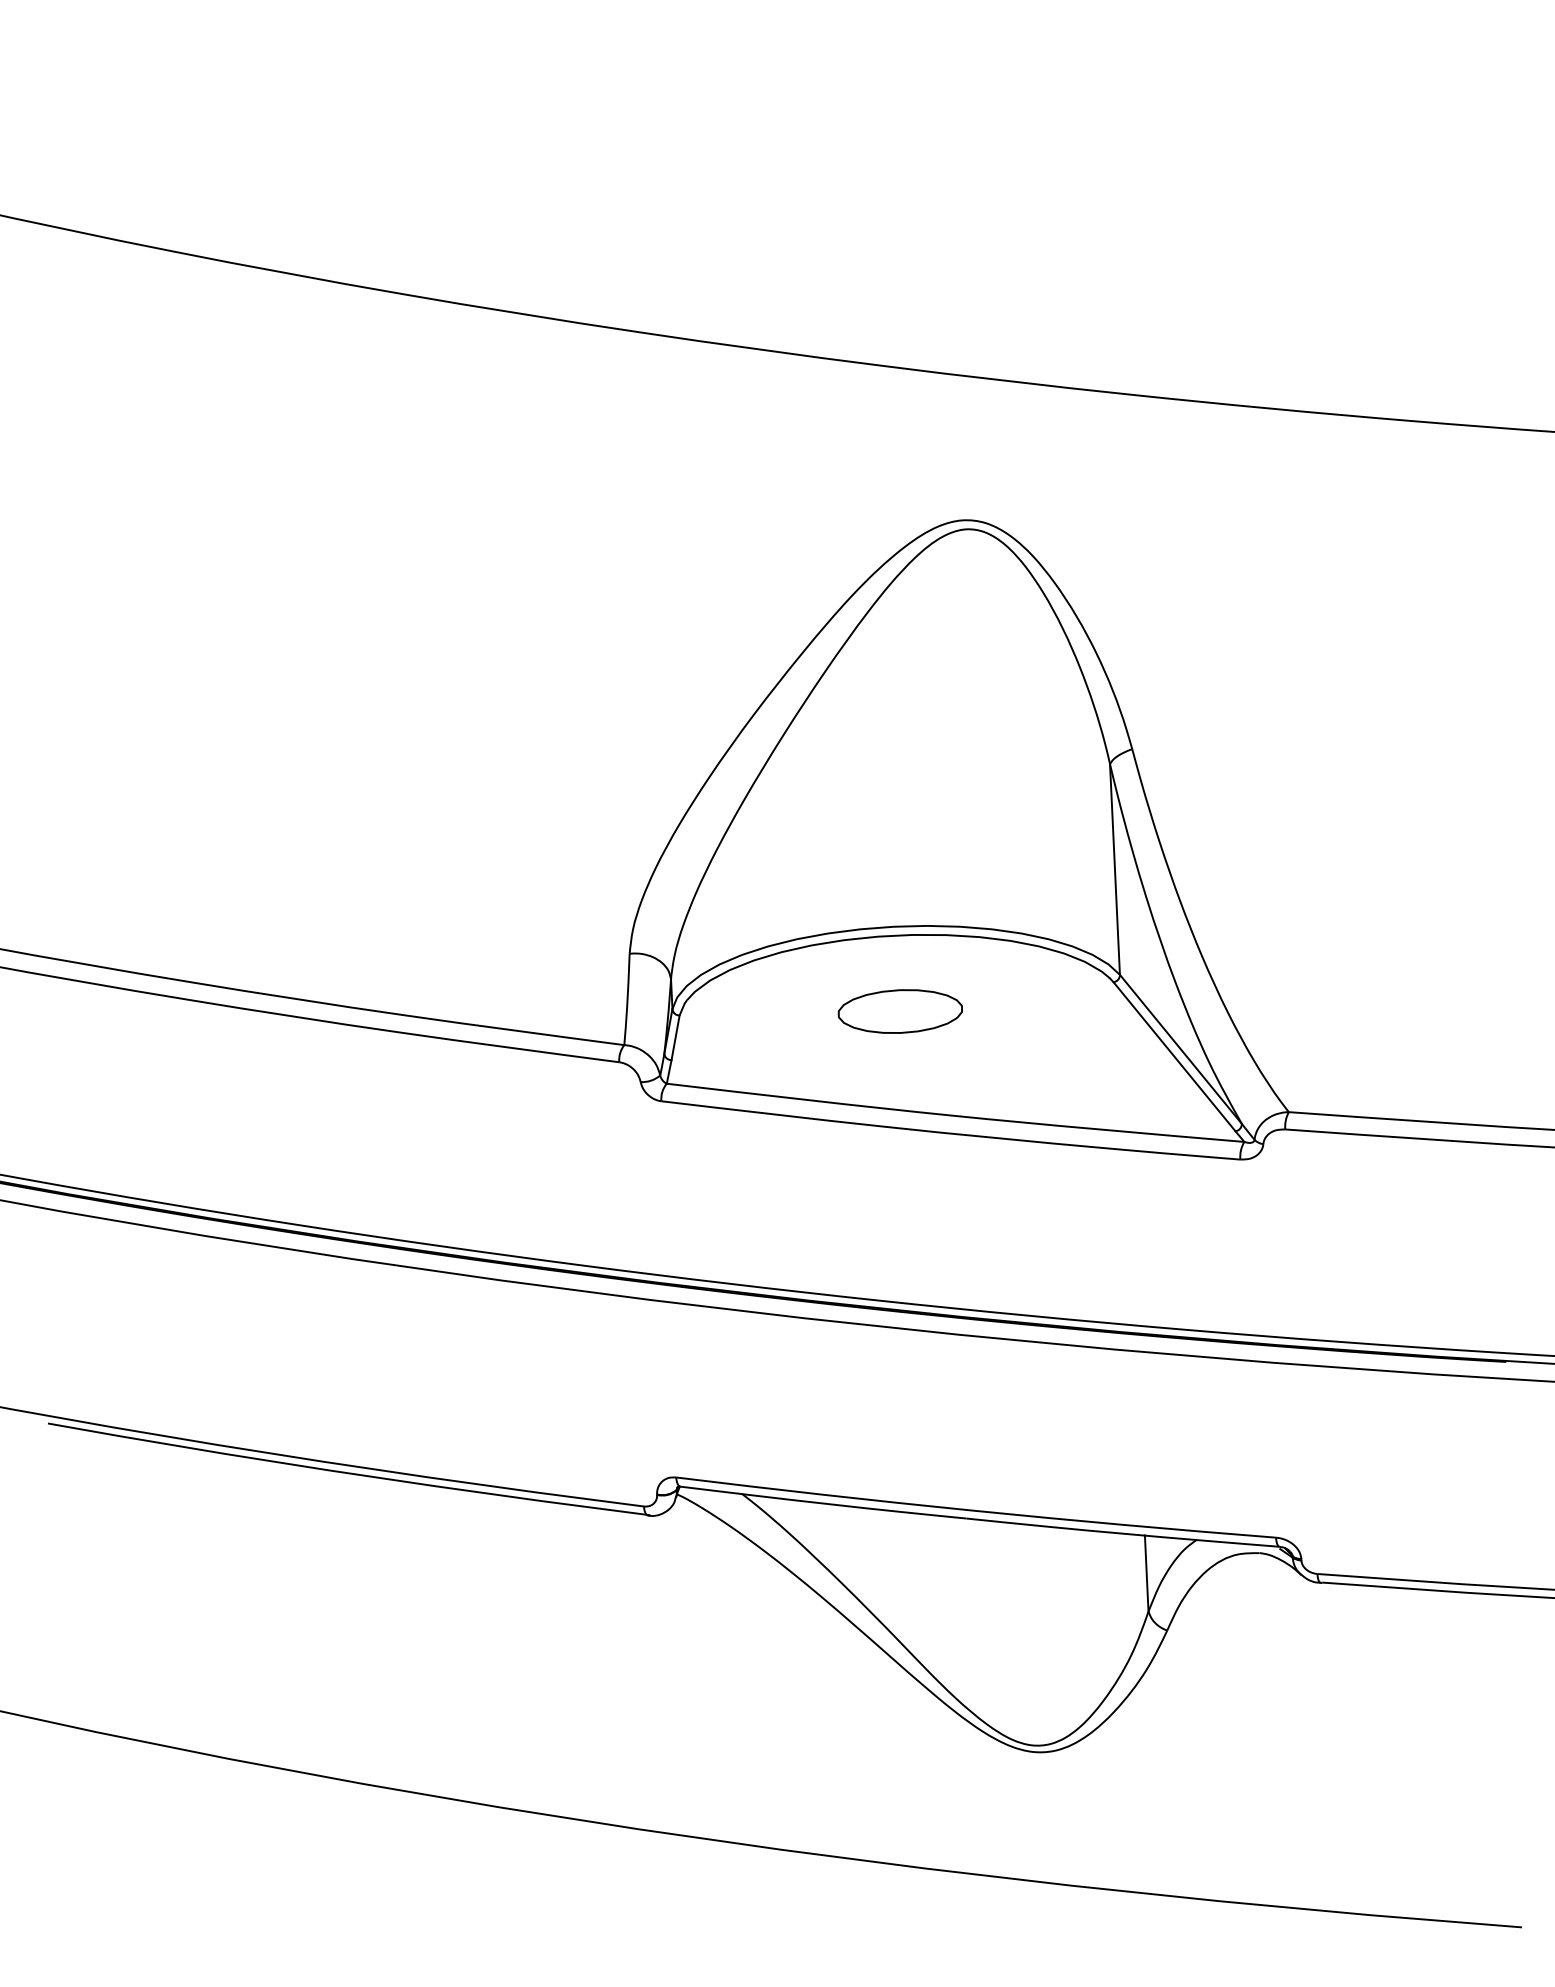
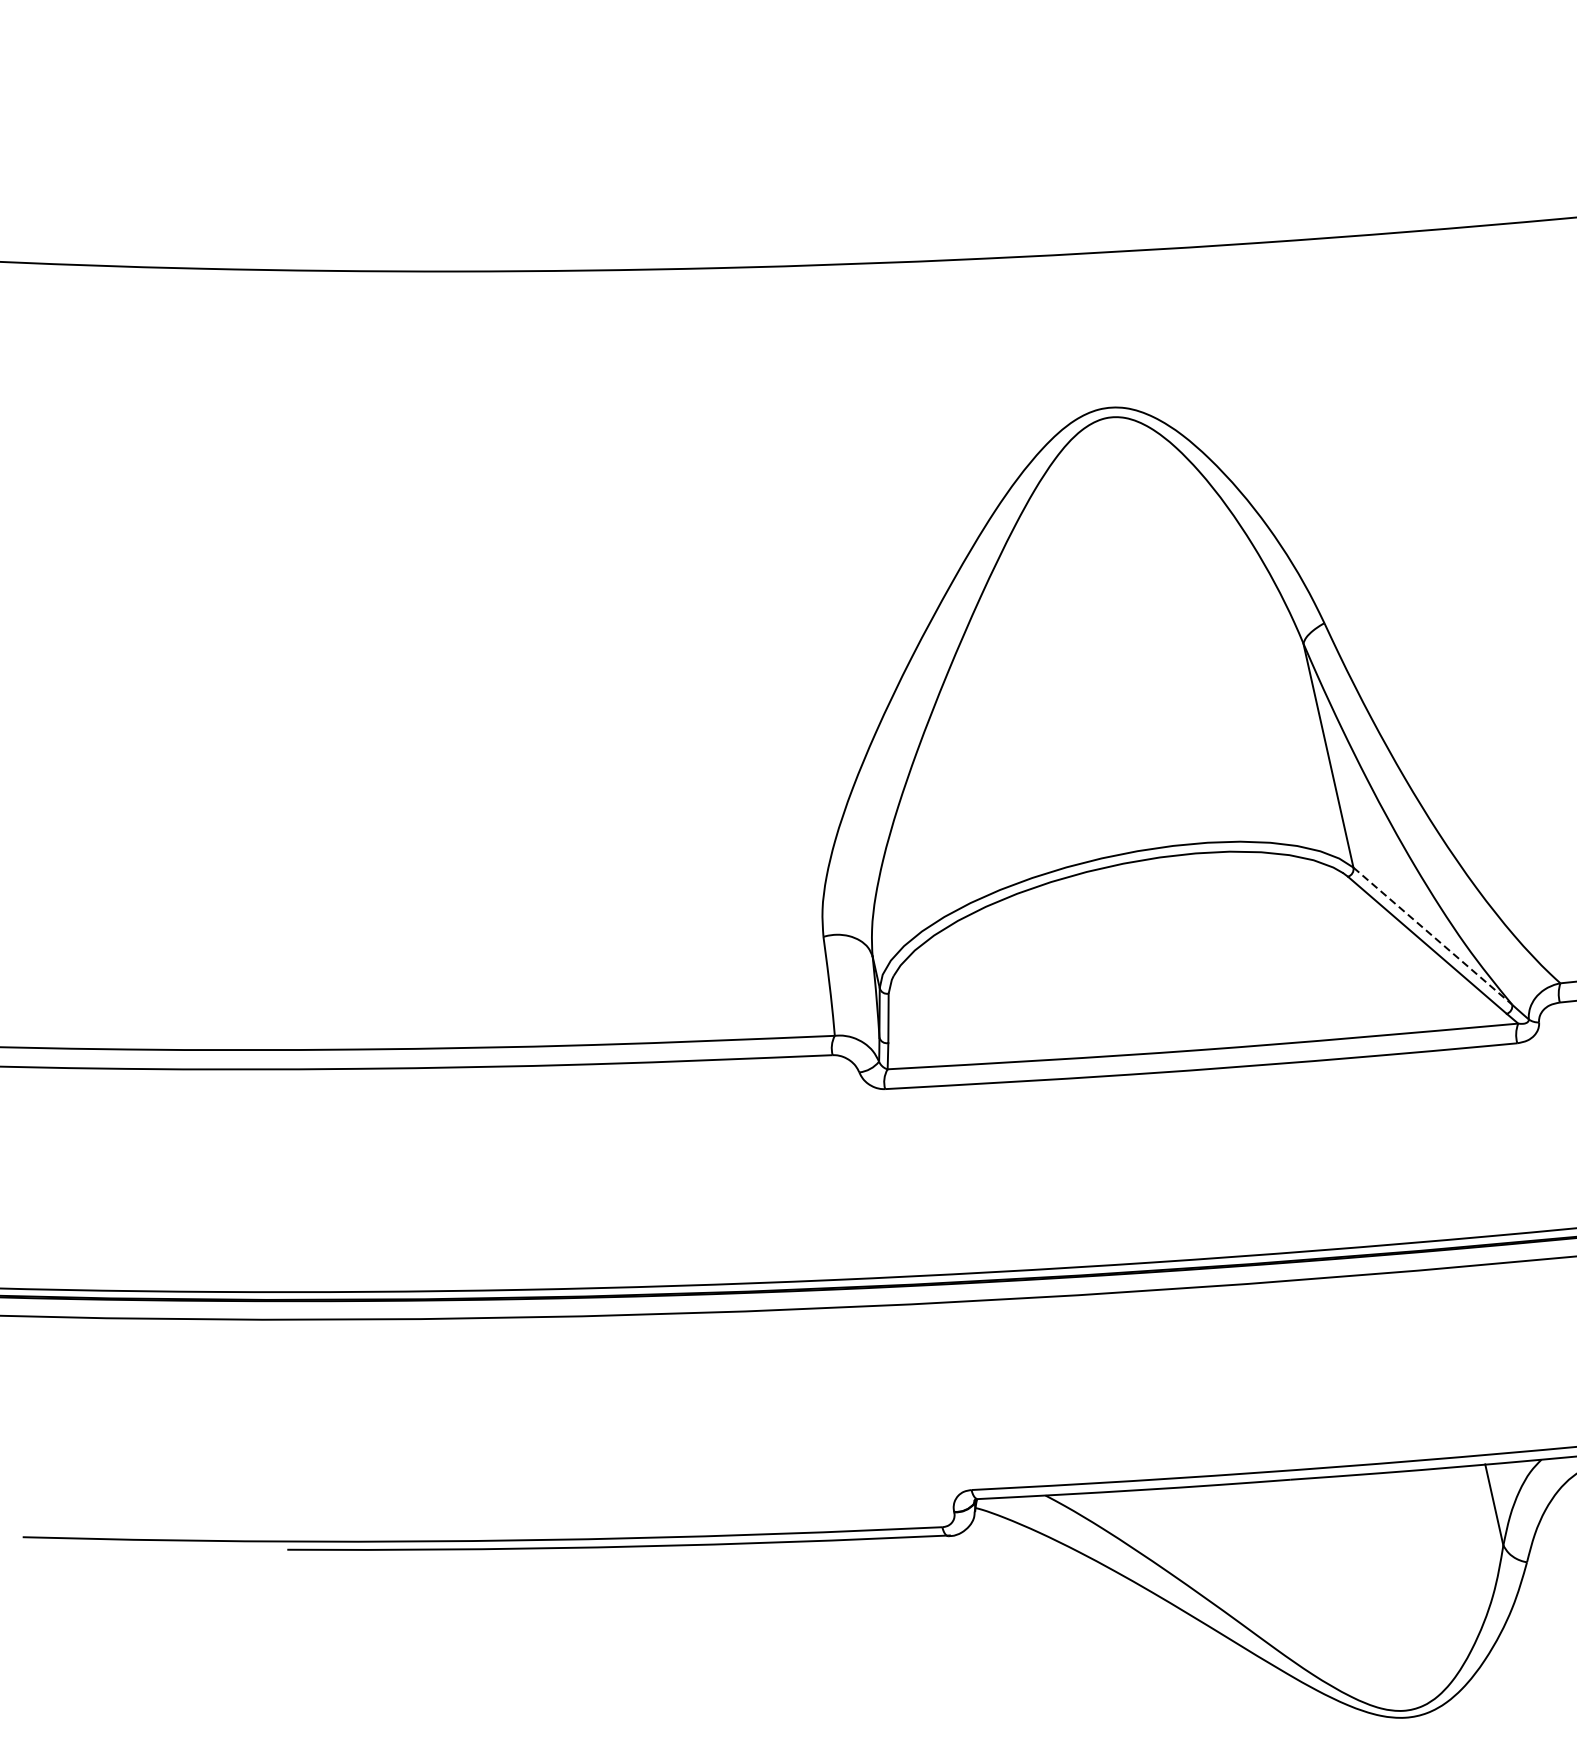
part: (899, 1011) -> (1123, 948), removed
line: (1181, 1049) -> (1433, 936), solid -> dashed

